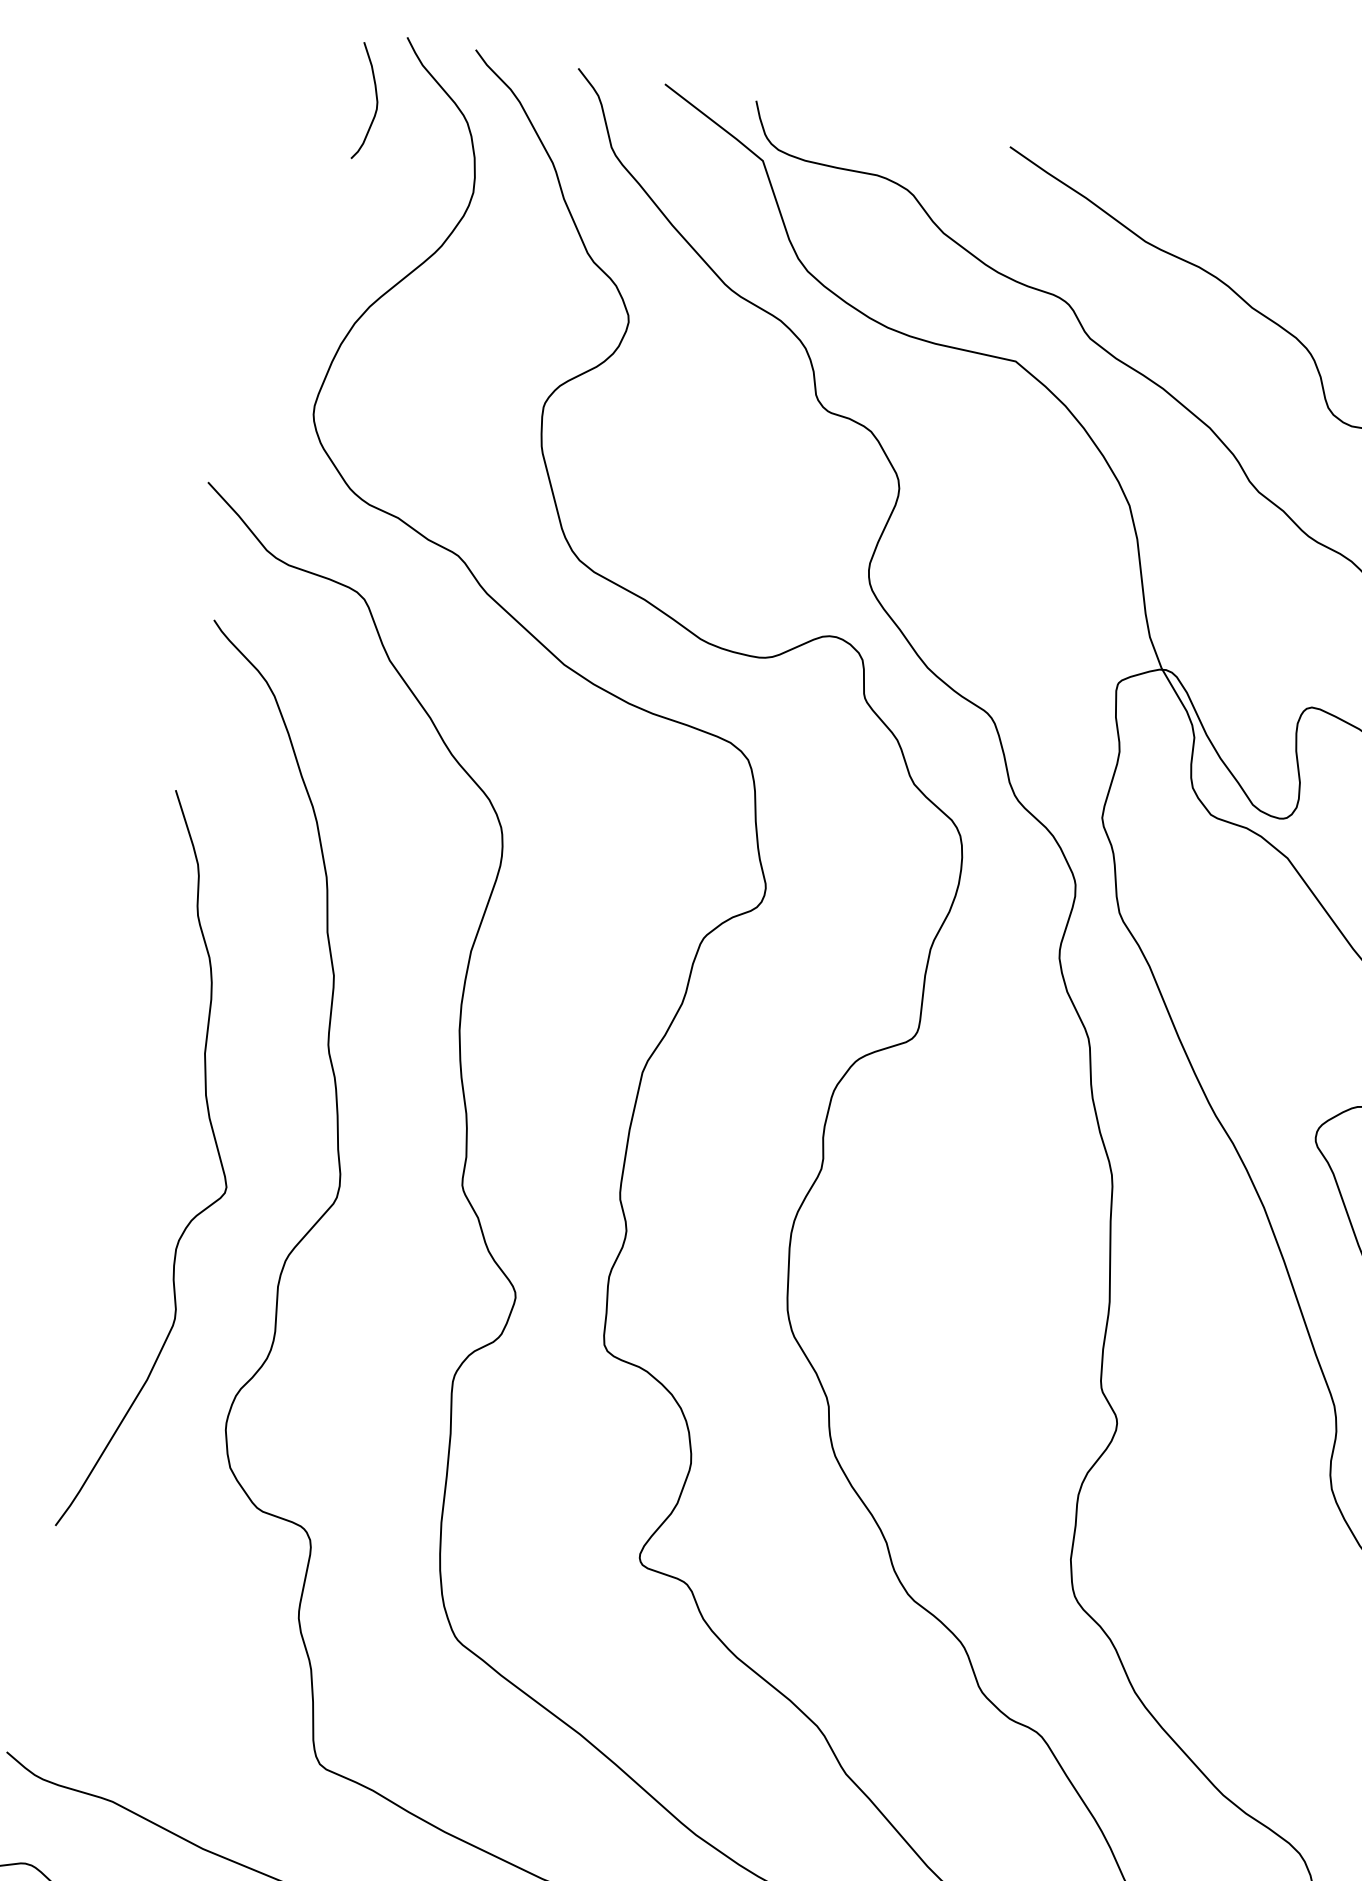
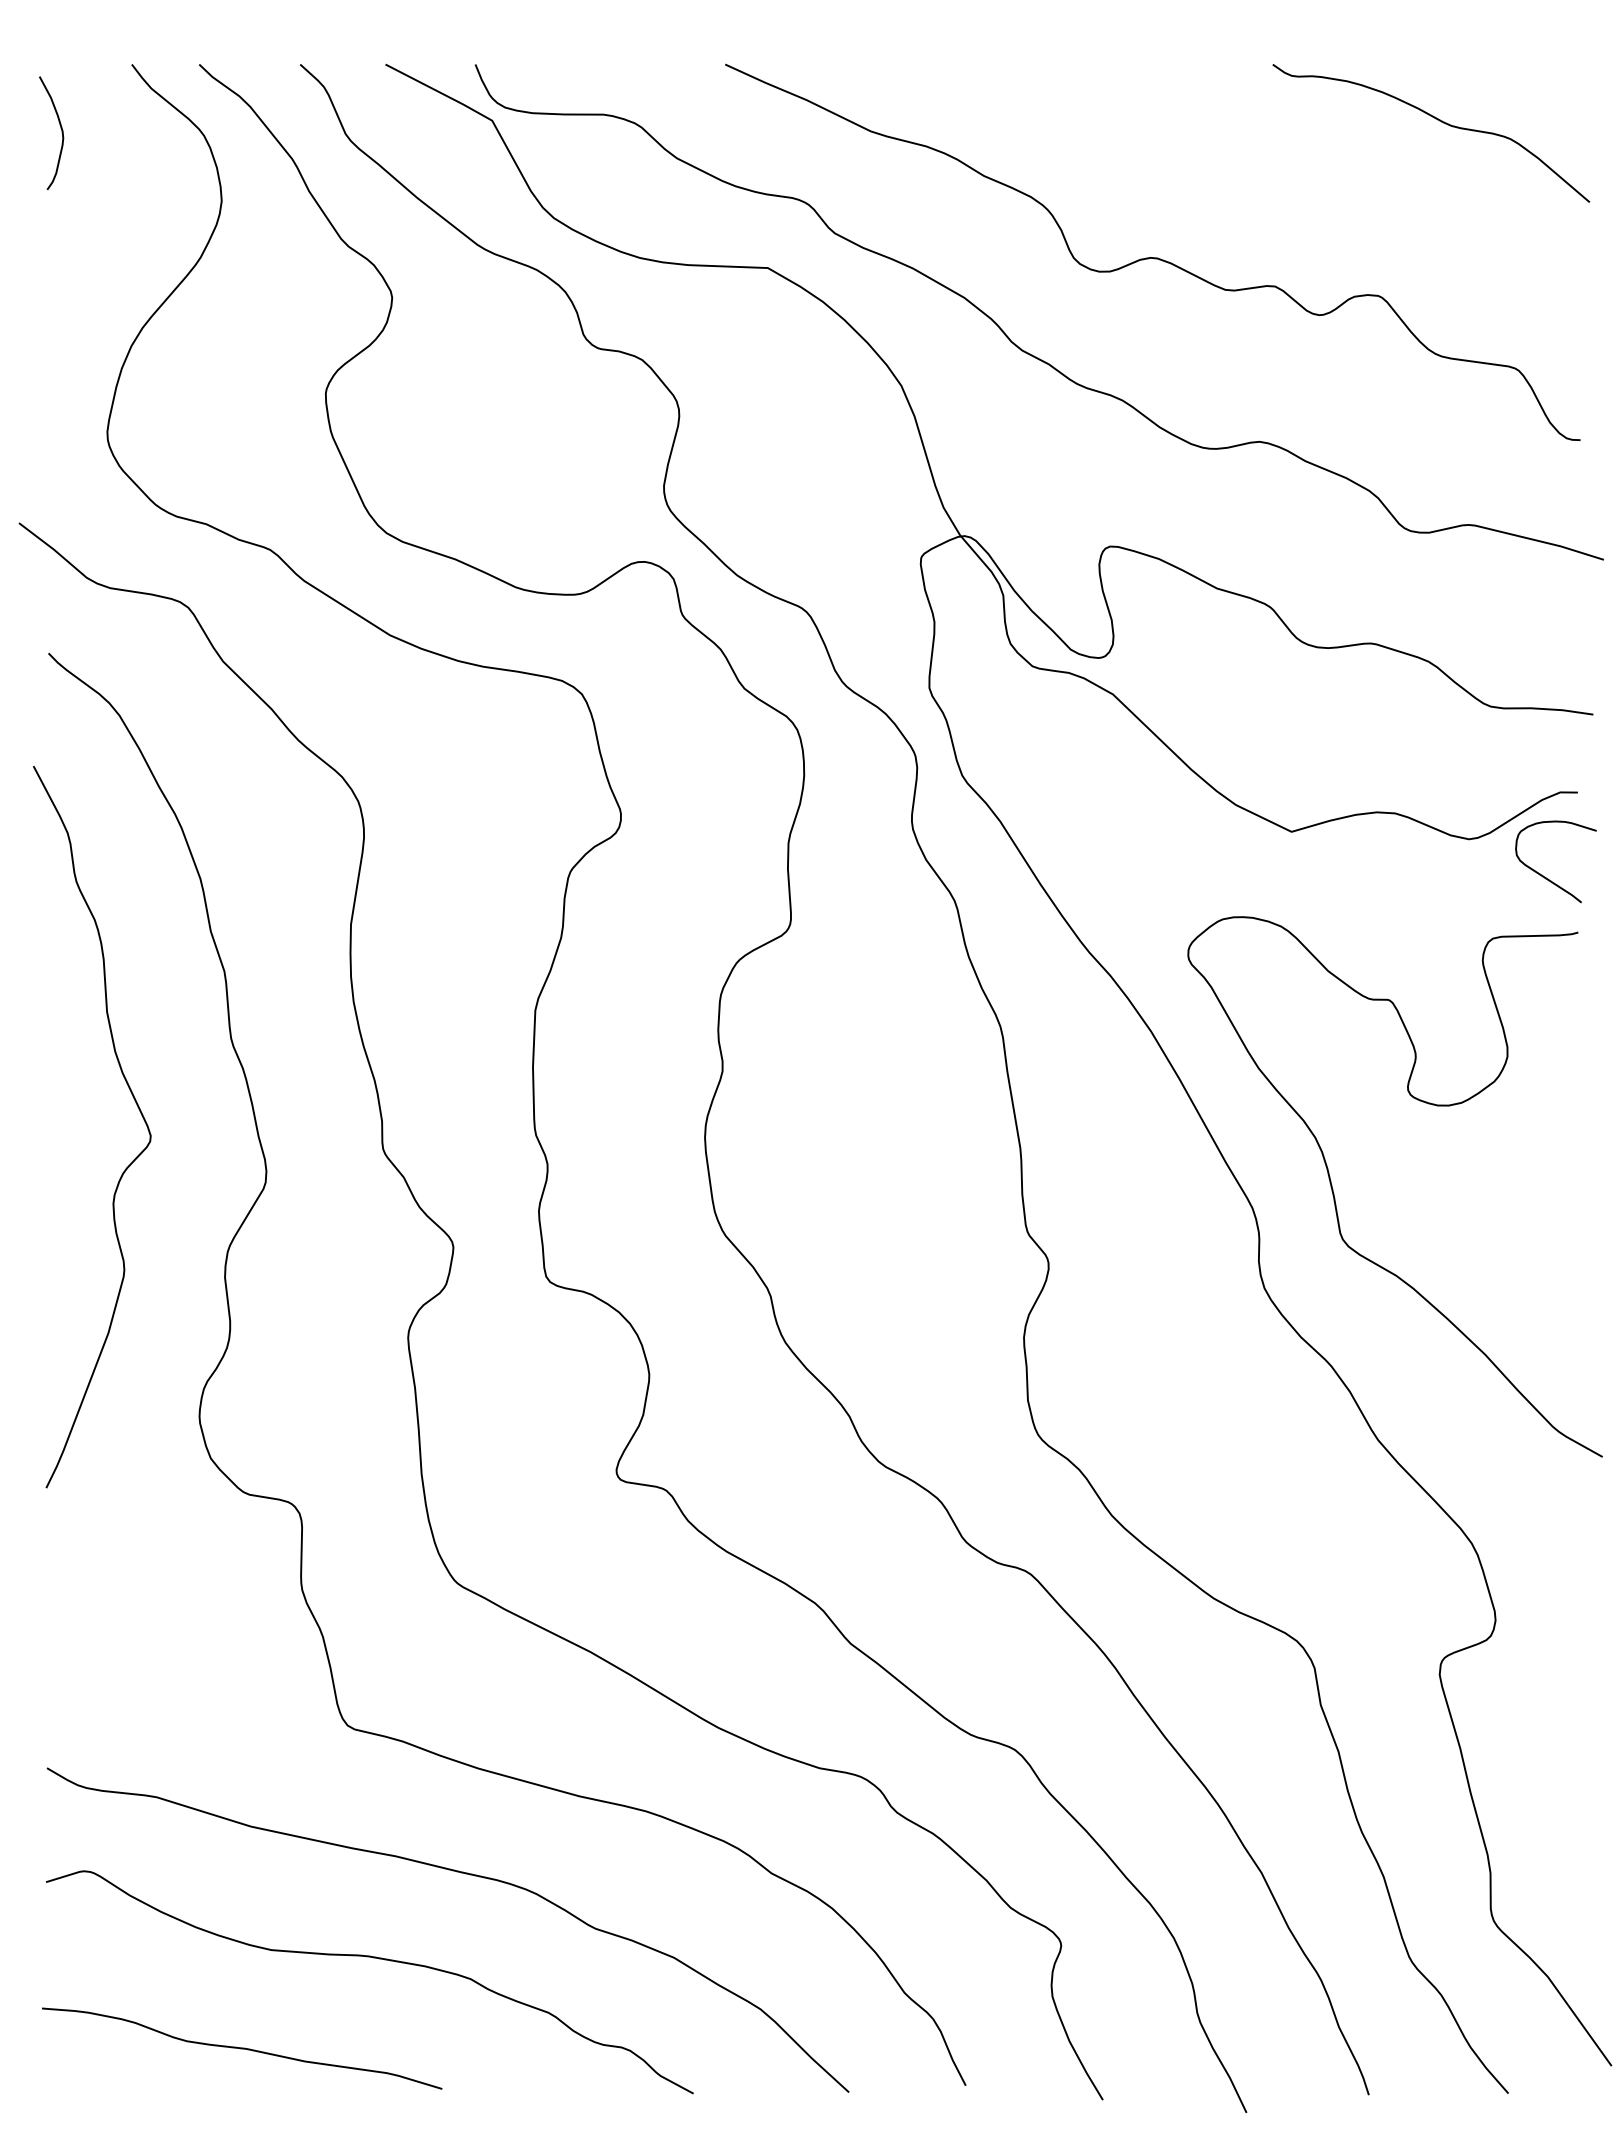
curve: (375, 98) -> (60, 128), moved
curve: (217, 1153) -> (136, 1105), moved

